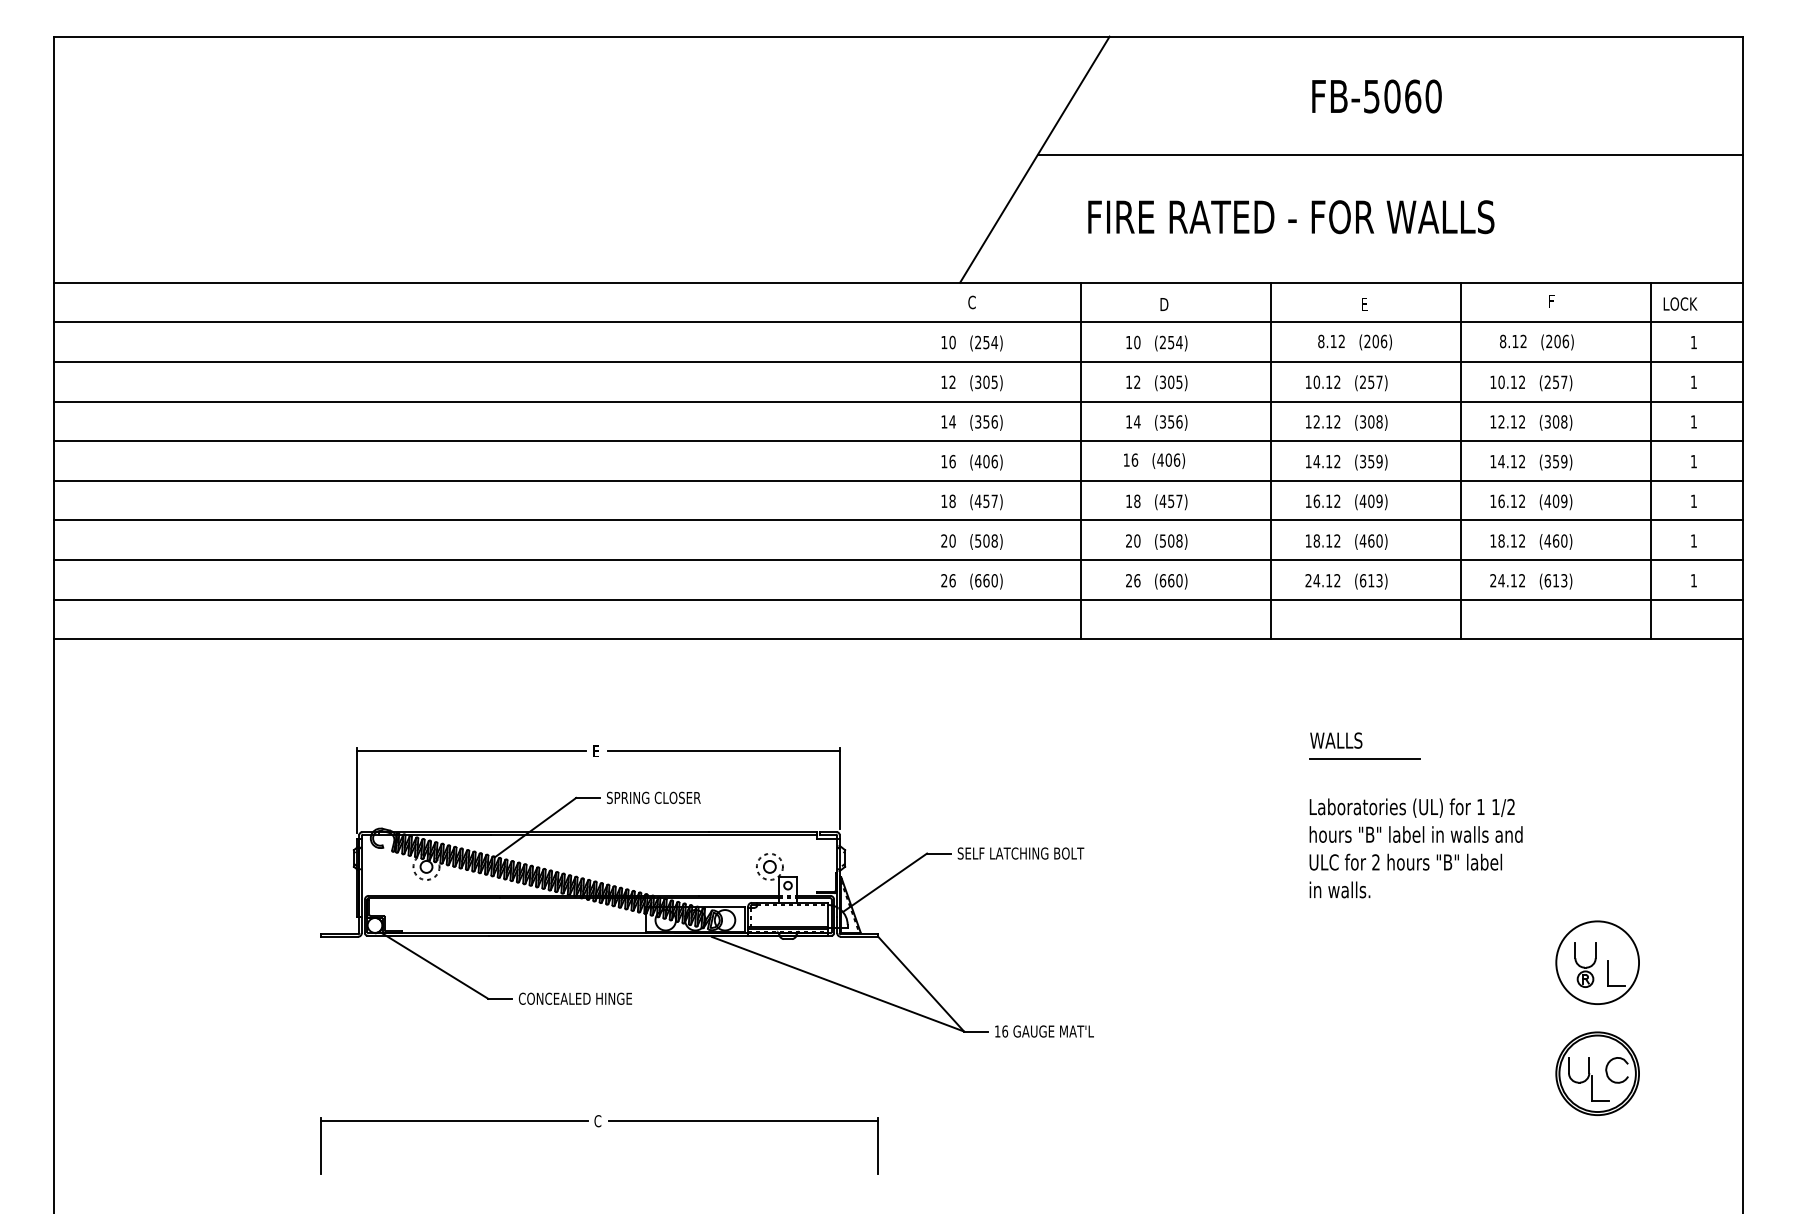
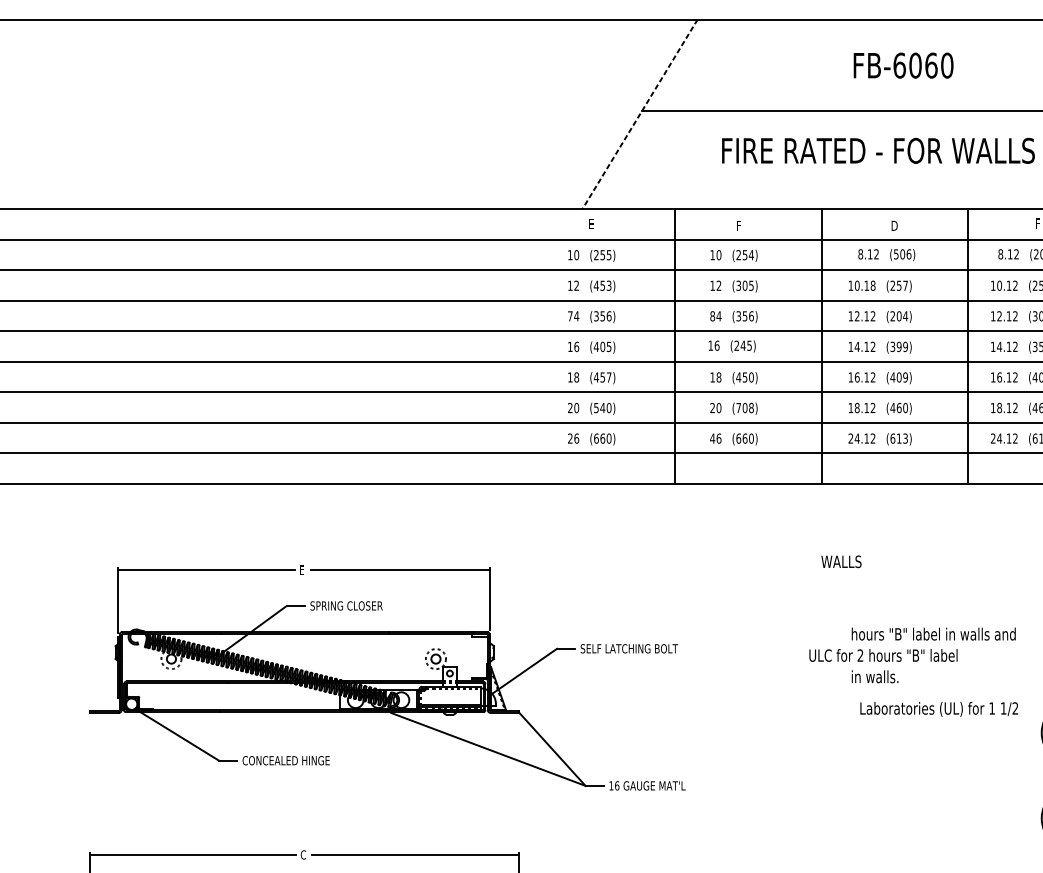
text: (1372, 96) -> (900, 65), FB-5060 -> FB-6060
line: (1034, 160) -> (639, 114), solid -> dashed
text: (1291, 217) -> (878, 151), moved
text: (971, 302) -> (591, 224), C -> E
text: (1164, 304) -> (739, 225), D -> F
text: (1365, 304) -> (894, 225), E -> D
text: (1367, 341) -> (896, 254), (206) -> (506)
text: (994, 342) -> (608, 255), (254) -> (255)
text: (985, 382) -> (602, 285), (305) -> (453)
text: (1337, 382) -> (873, 285), 10.12 -> 10.18
text: (944, 421) -> (570, 315), 14 -> 74
text: (1129, 421) -> (712, 315), 14 -> 84
text: (1371, 421) -> (899, 315), (308) -> (204)
text: (1168, 459) -> (743, 345), (406) -> (245)
text: (1371, 460) -> (899, 346), (359) -> (399)
text: (994, 461) -> (608, 346), (406) -> (405)
text: (1179, 501) -> (751, 377), (457) -> (450)
text: (990, 540) -> (605, 407), (508) -> (540)
text: (1162, 540) -> (738, 407), (508) -> (708)
text: (1128, 580) -> (712, 438), 26 -> 46
text: (1336, 740) -> (841, 561), moved
line: (1364, 758) -> (893, 575), removed
text: (1411, 807) -> (938, 708), moved
text: (1405, 861) -> (883, 654), moved

